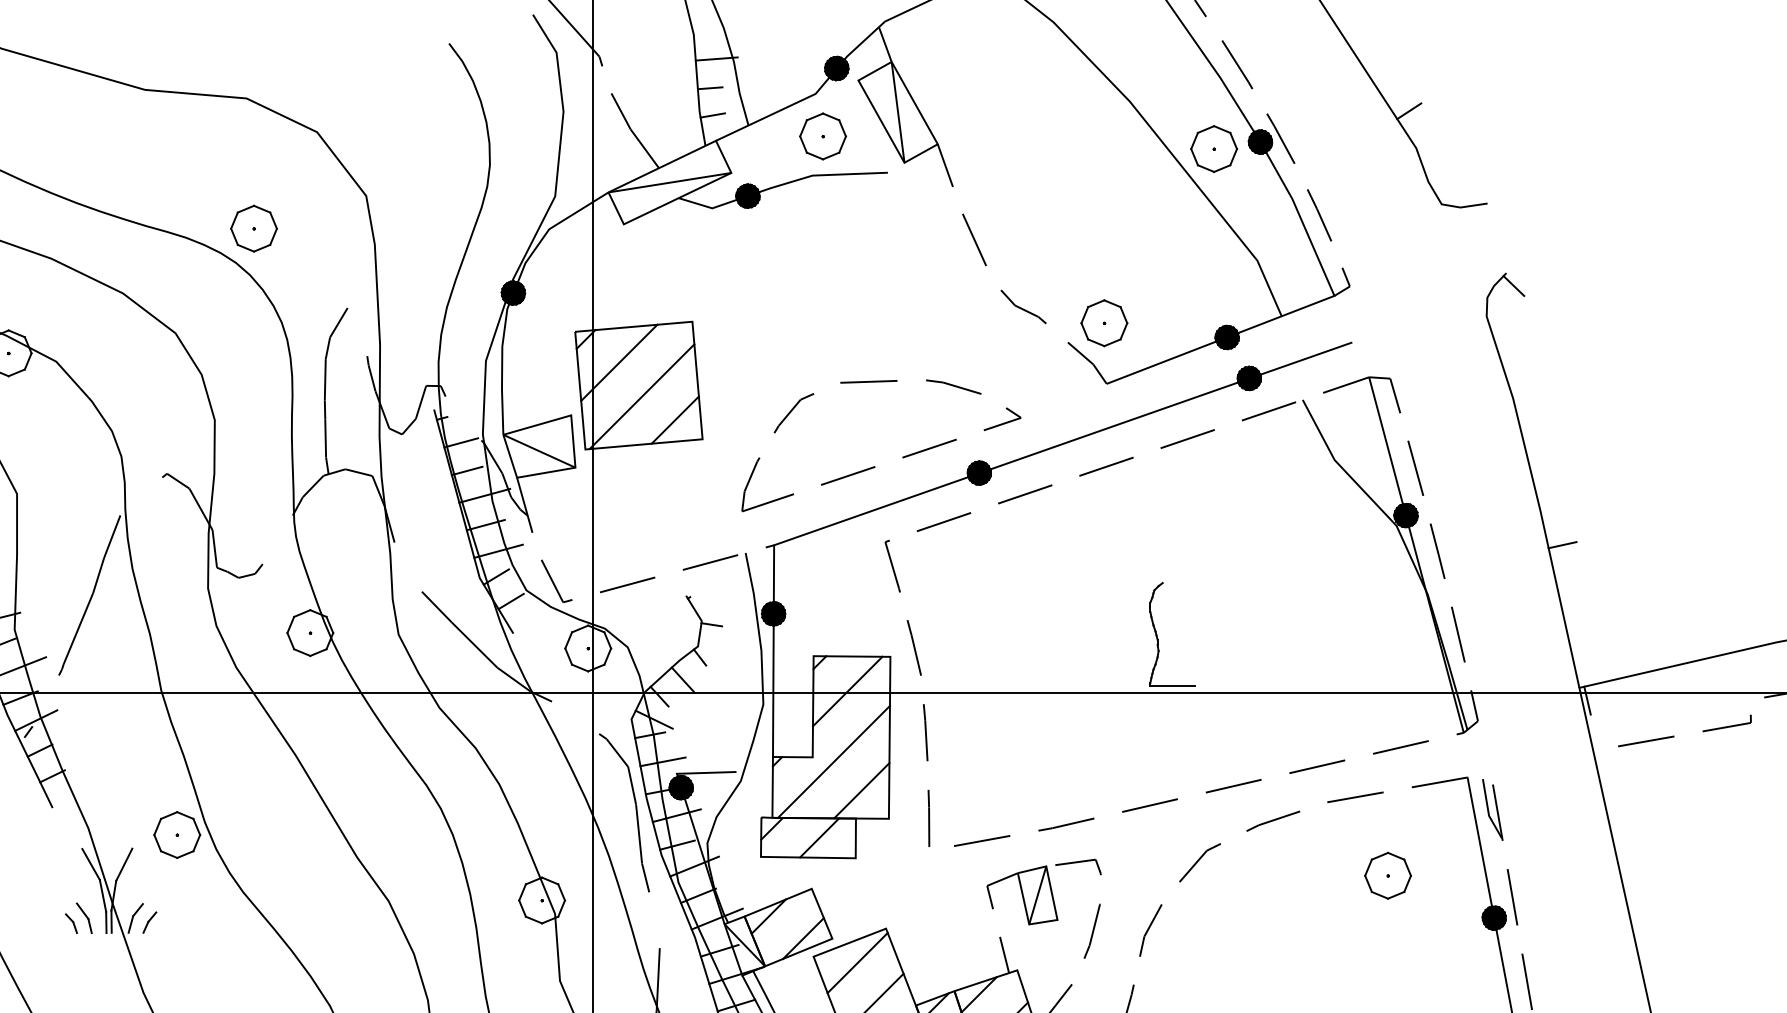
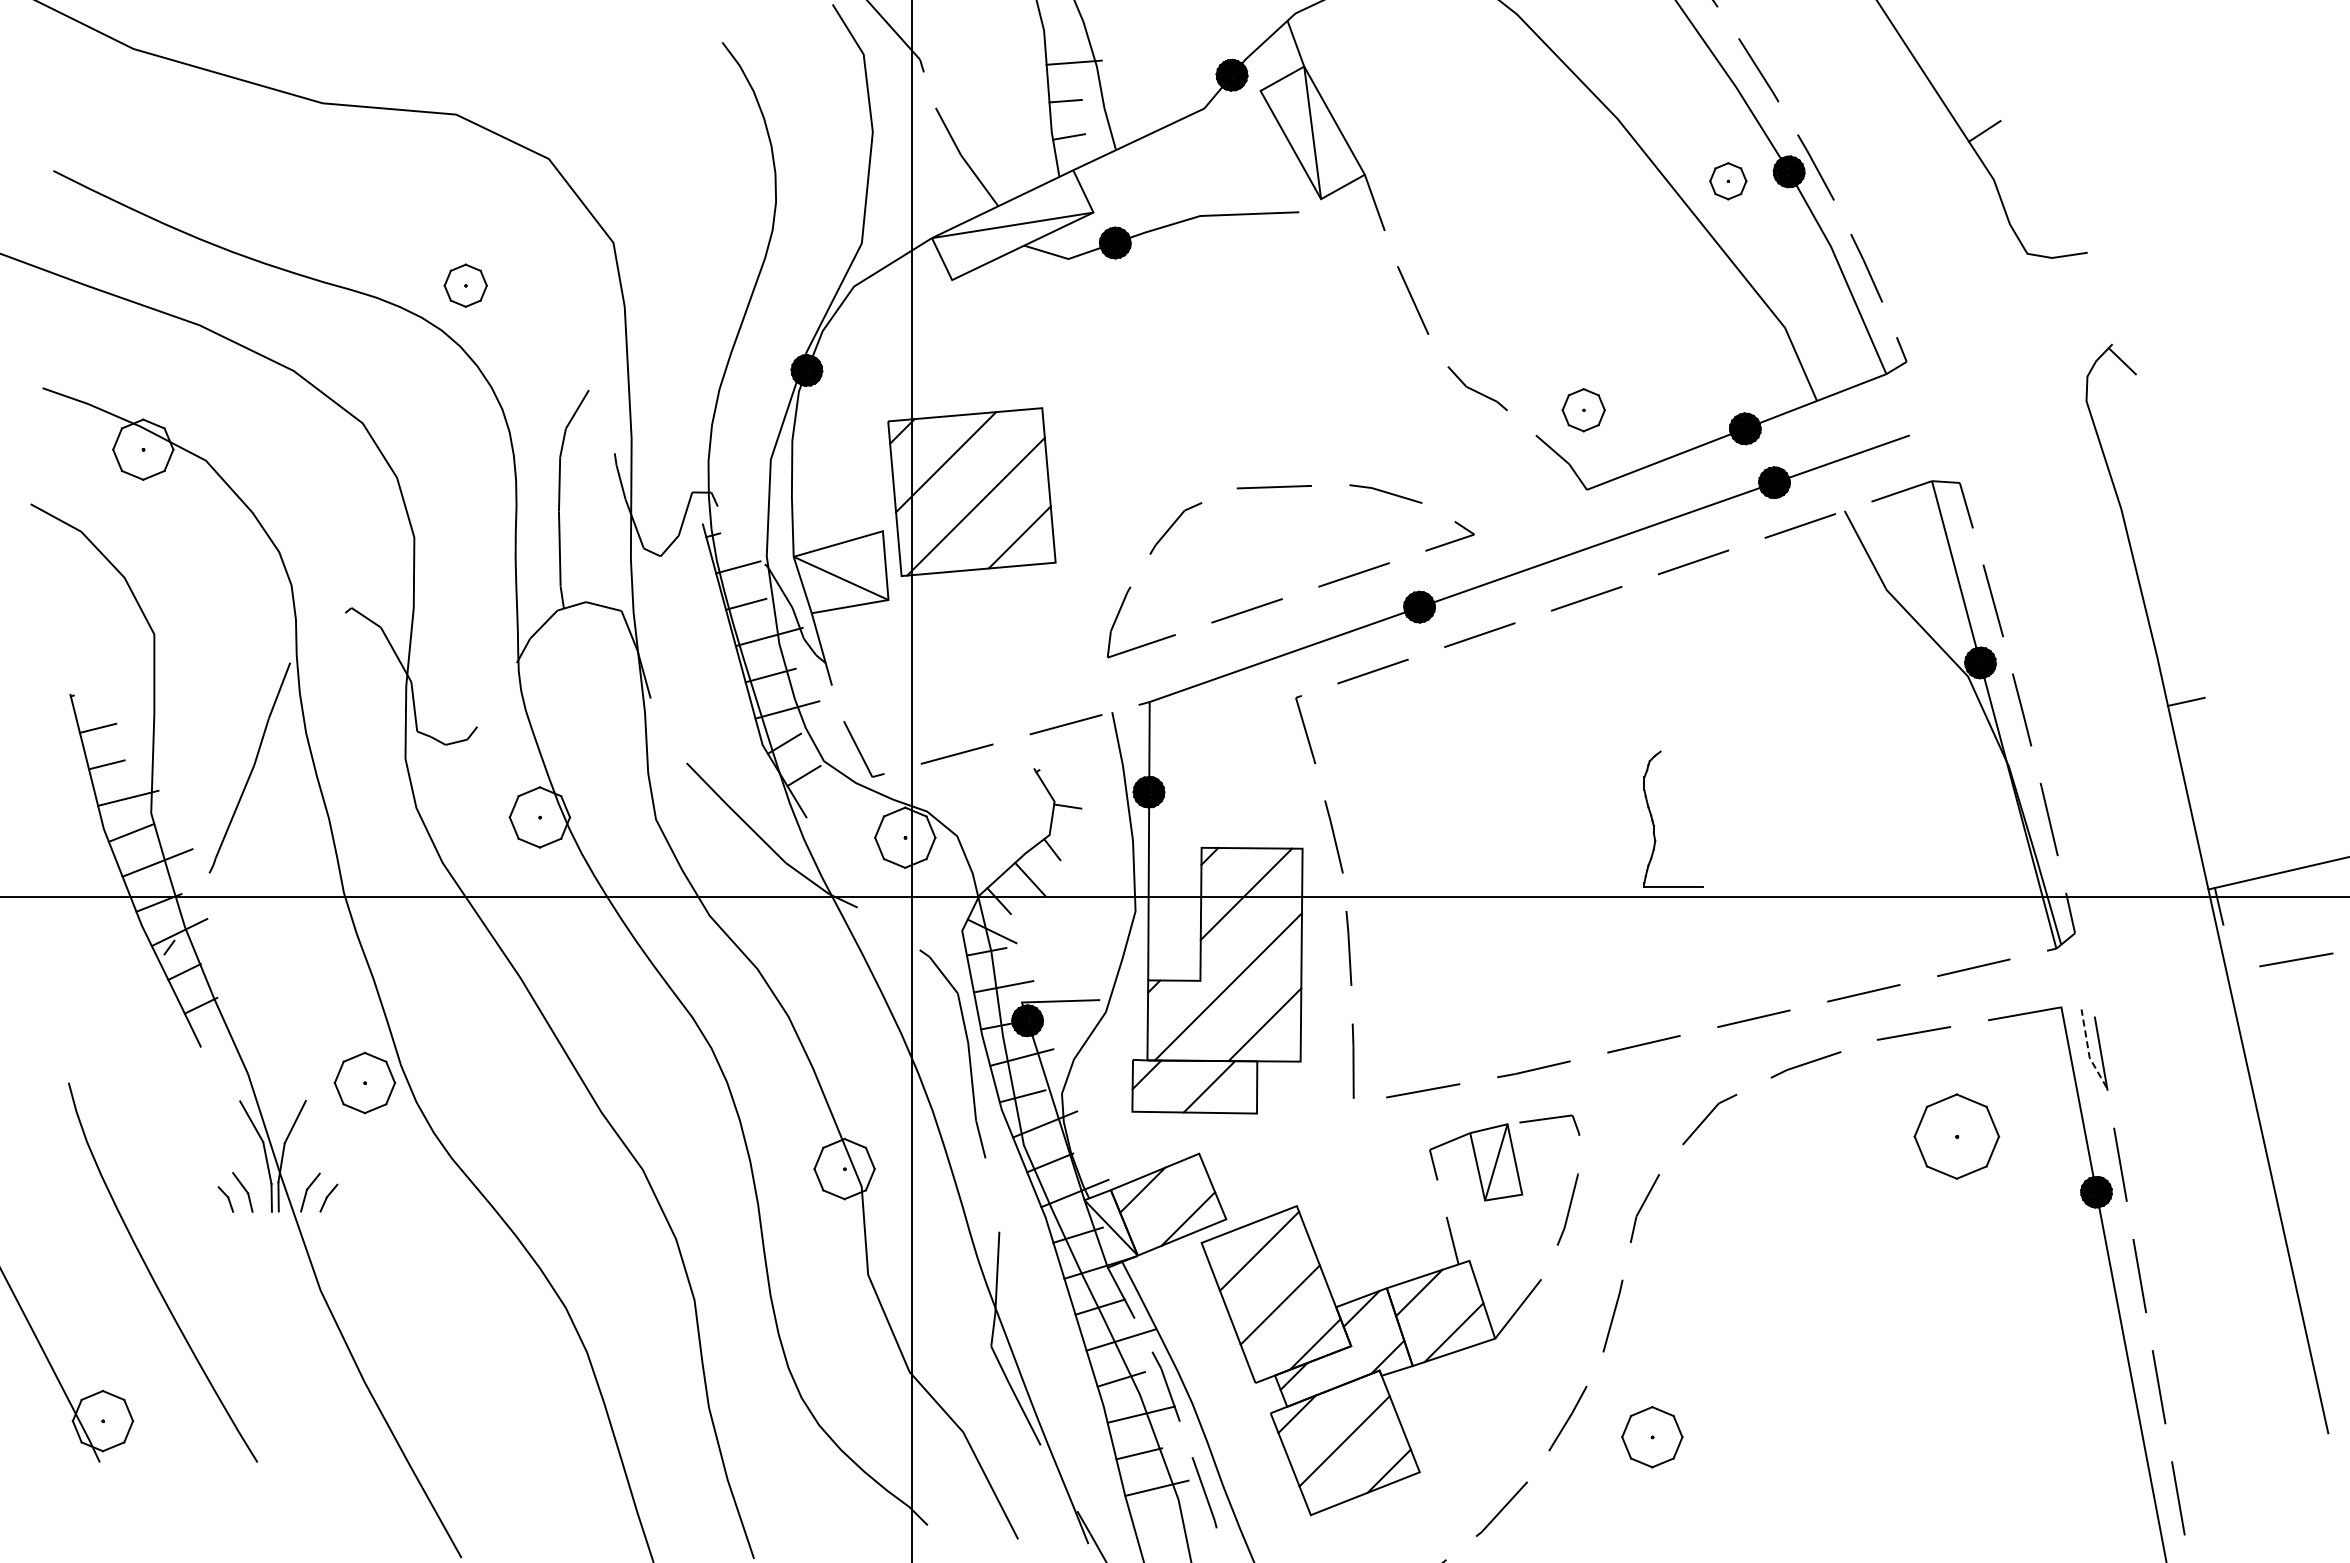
part: (822, 136) -> (1213, 164), removed
part: (1214, 149) -> (1728, 181), size x0.6
part: (253, 228) -> (465, 285), size x0.7
part: (1104, 323) -> (1583, 410), size x0.7
line: (1488, 811) -> (2088, 1051), solid -> dashed
part: (1387, 875) -> (1956, 1136), size x1.4

